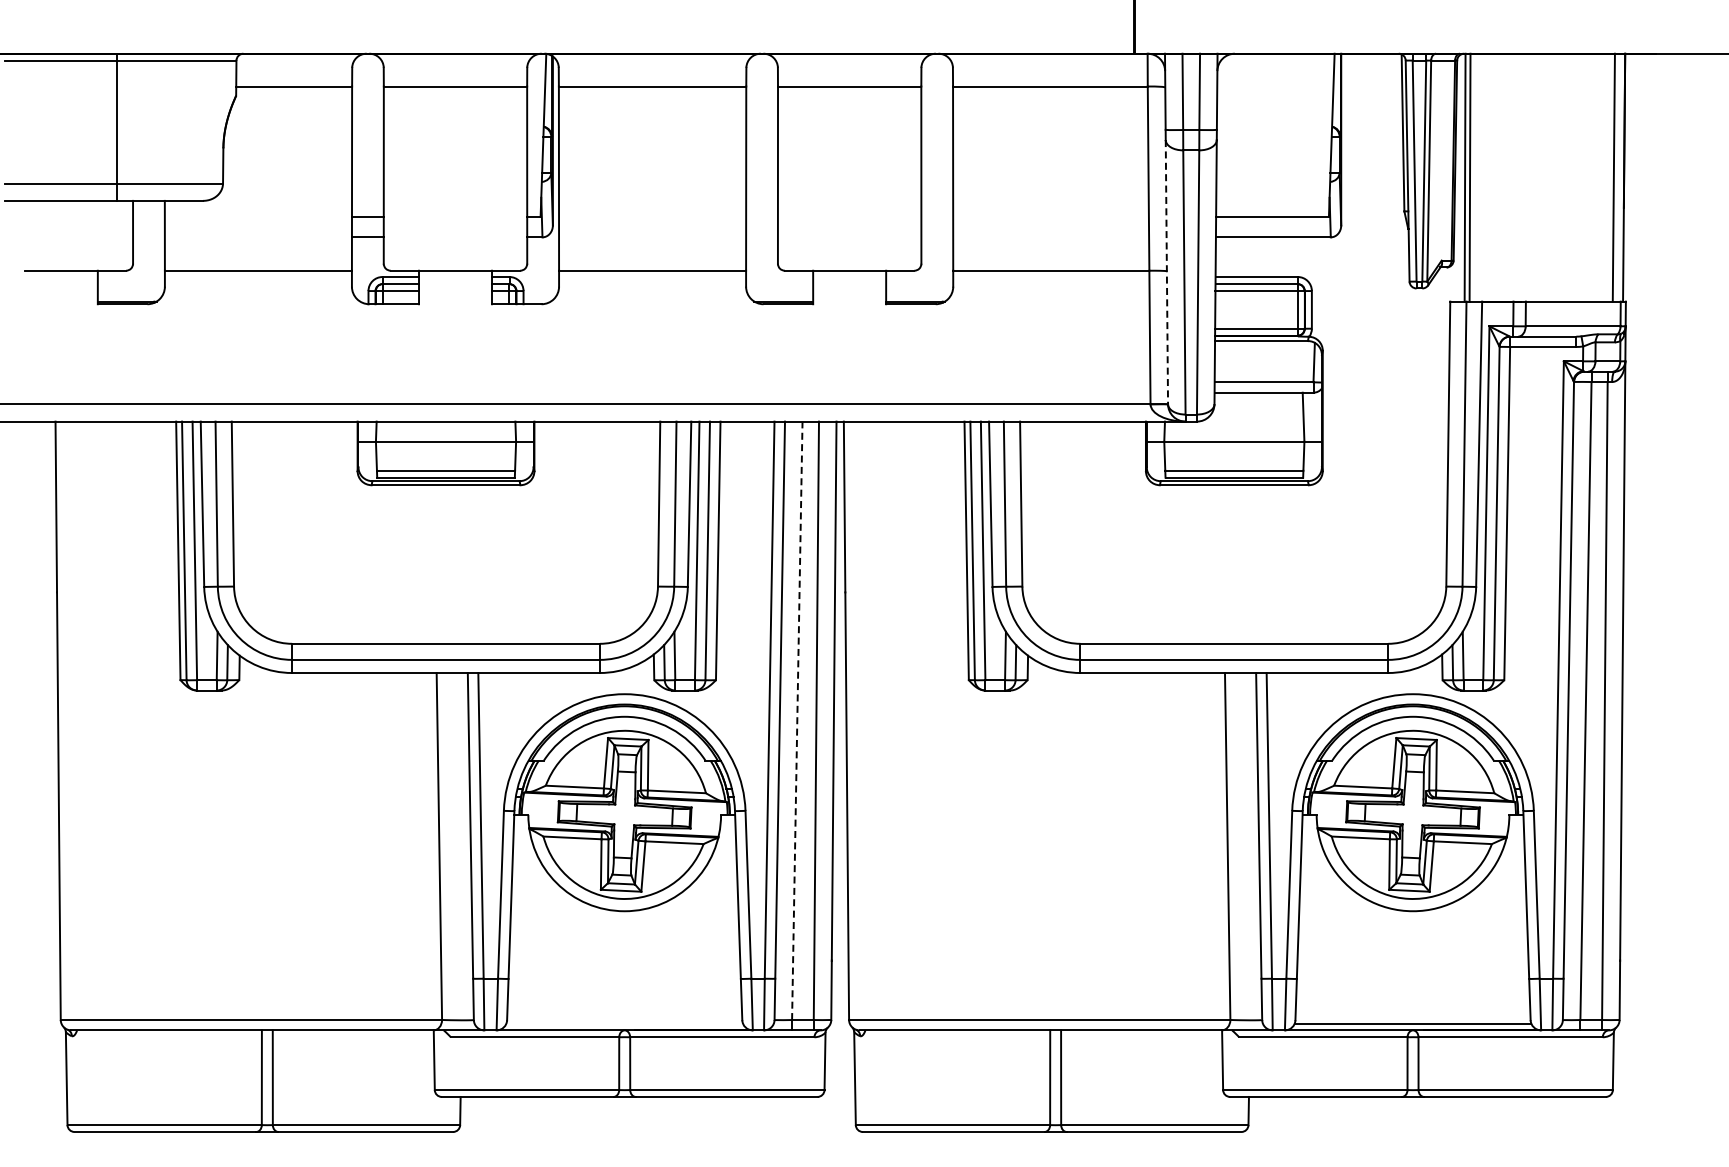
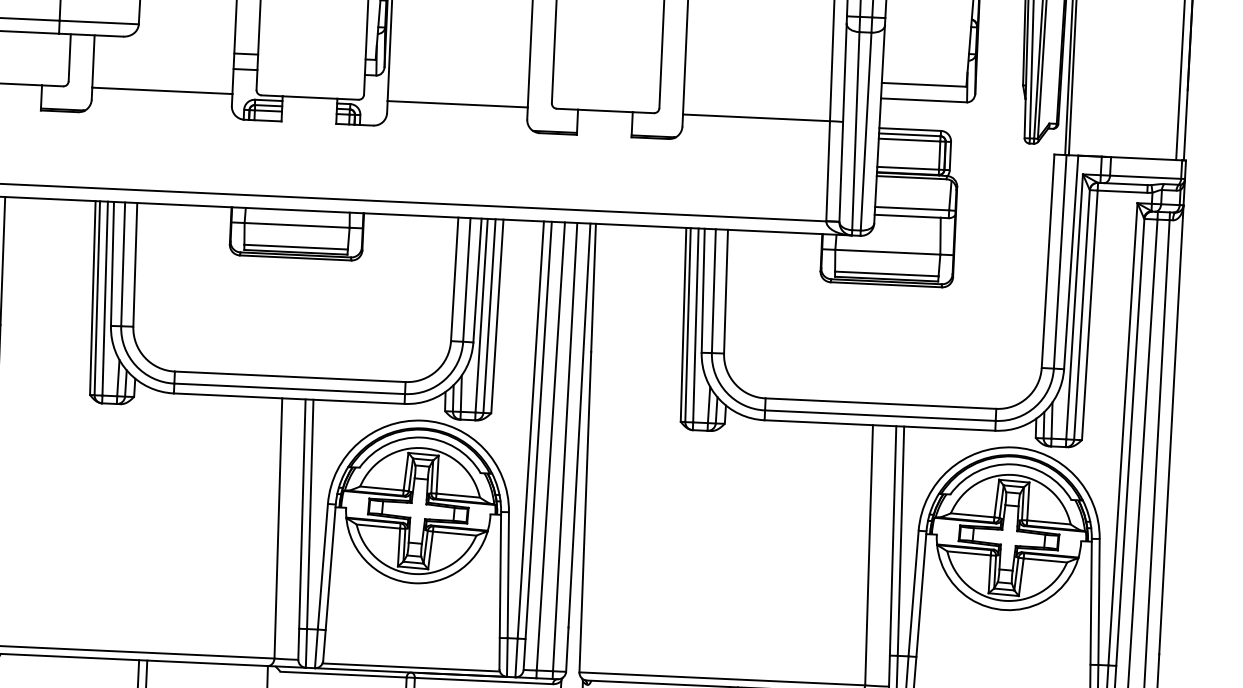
line: (1166, 272) -> (842, 123), dashed -> solid
line: (797, 720) -> (551, 446), dashed -> solid
line: (624, 1023) -> (411, 667), added

